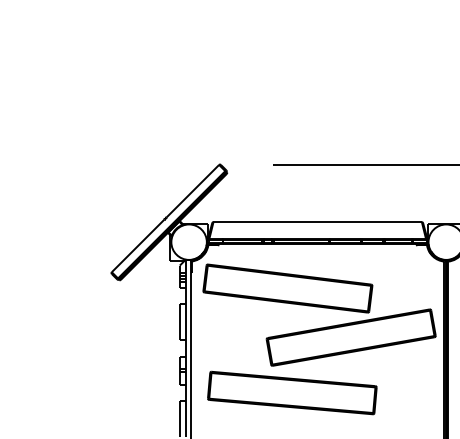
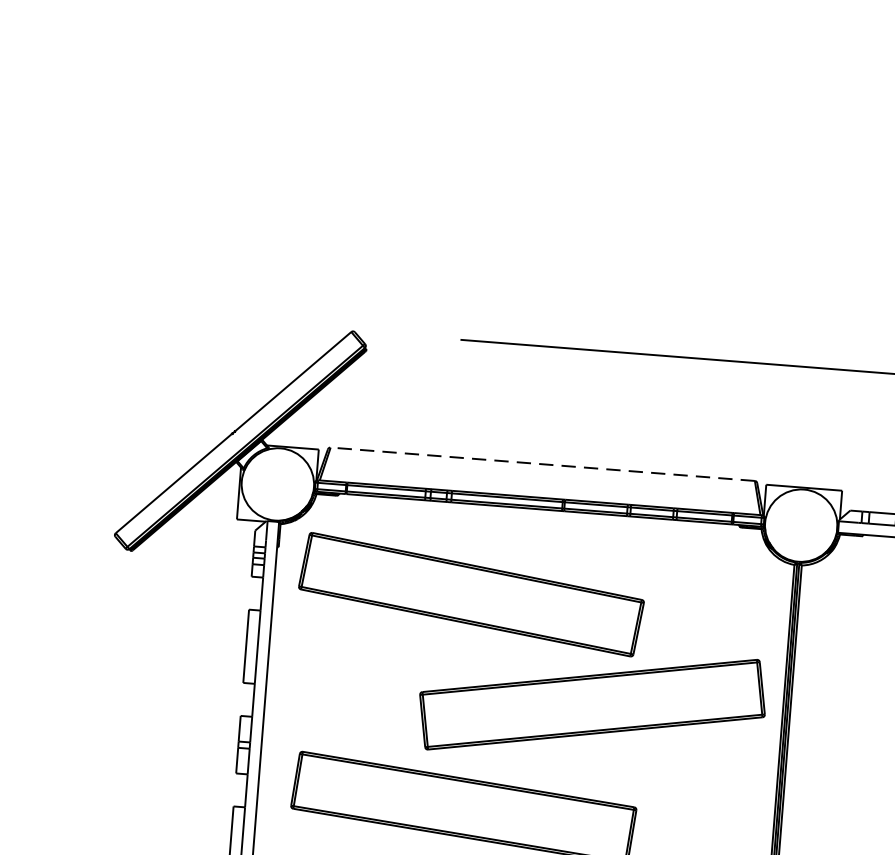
line: (317, 222) -> (542, 464), solid -> dashed

